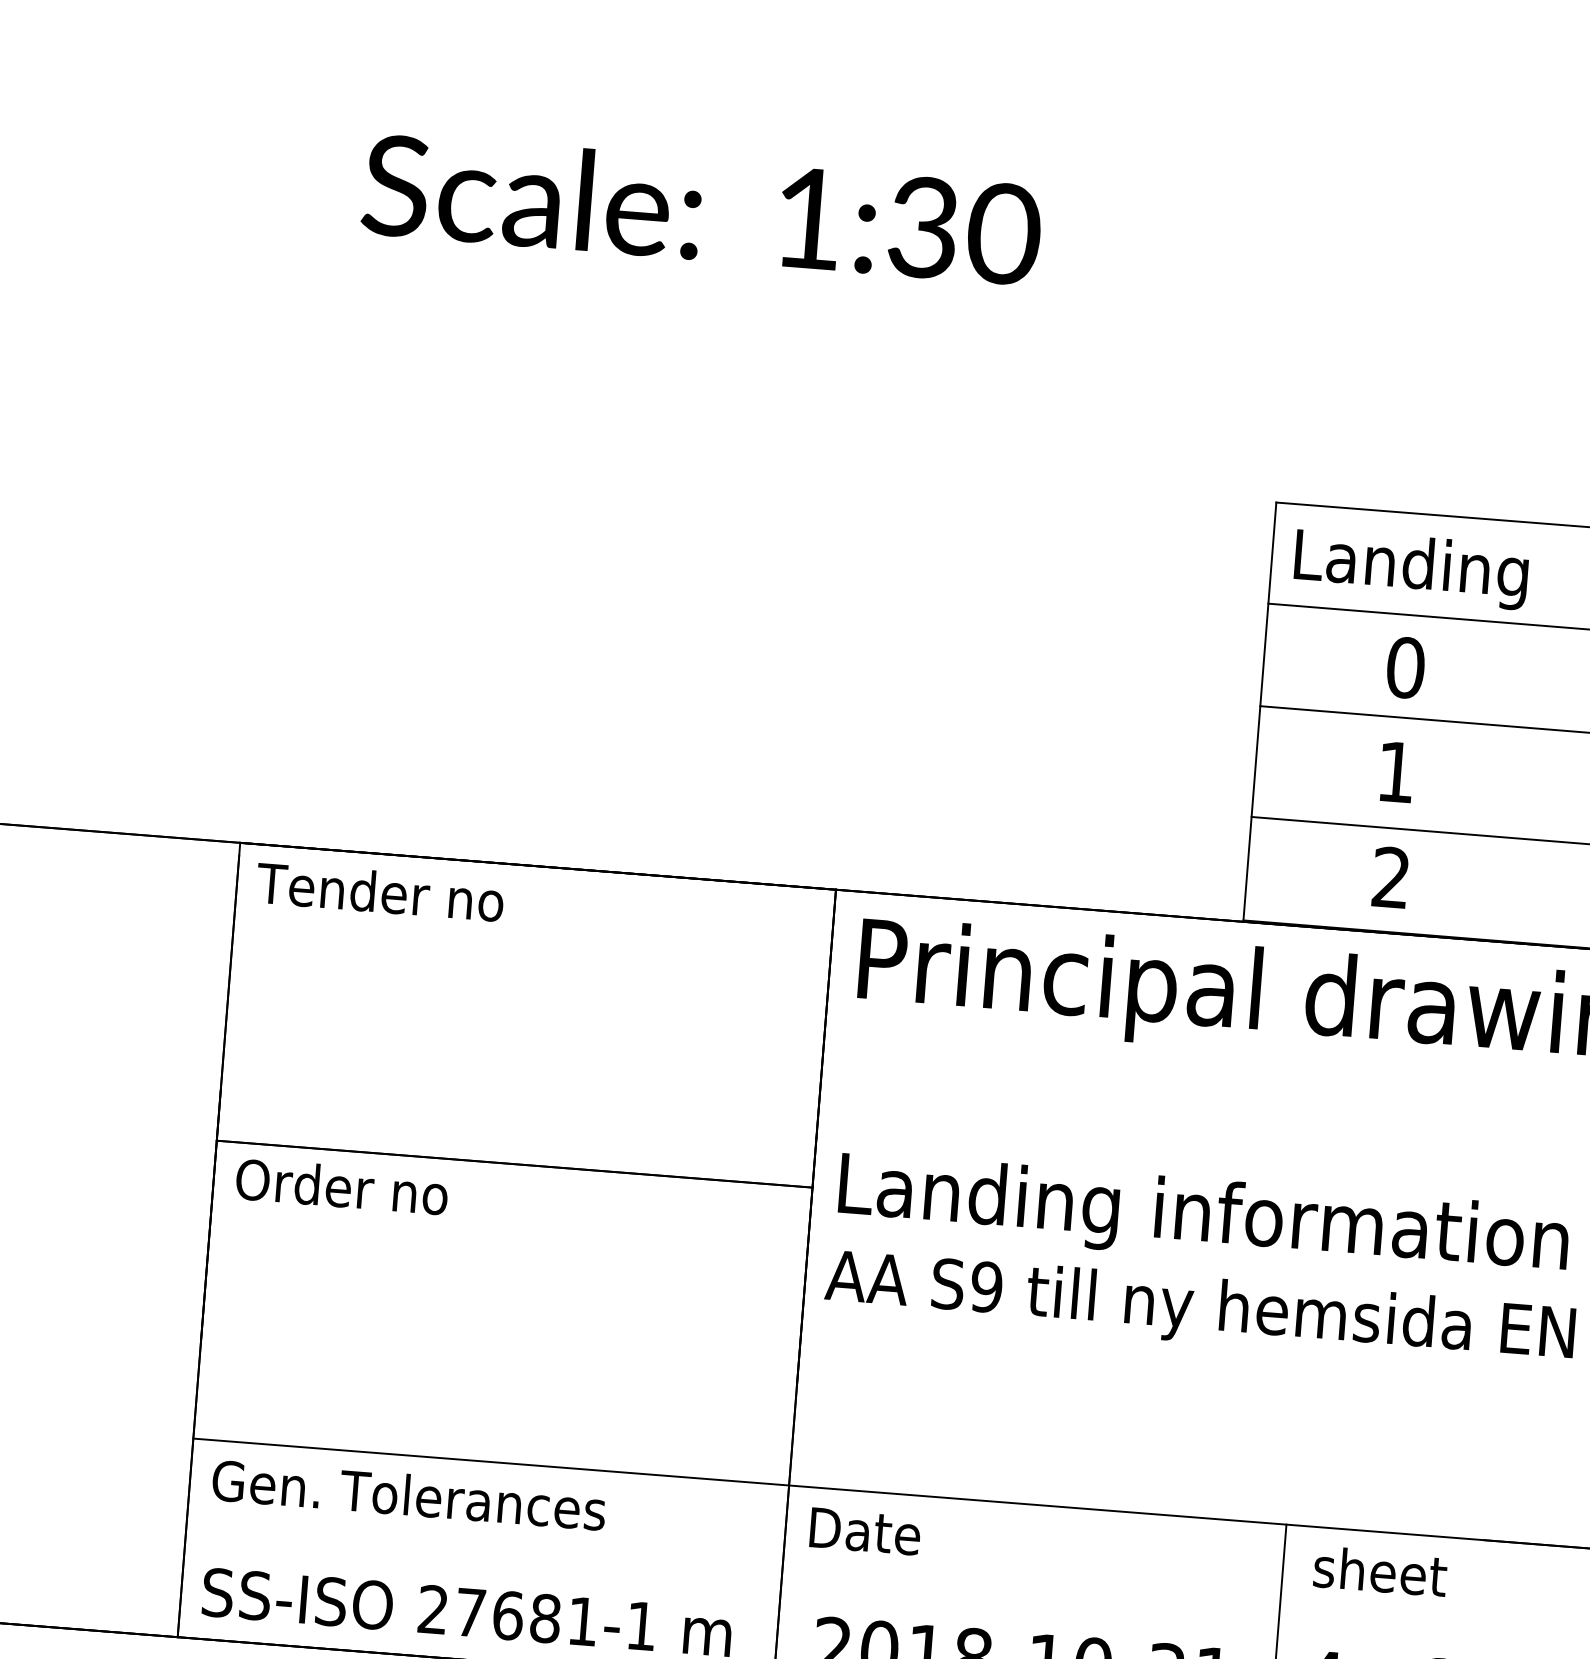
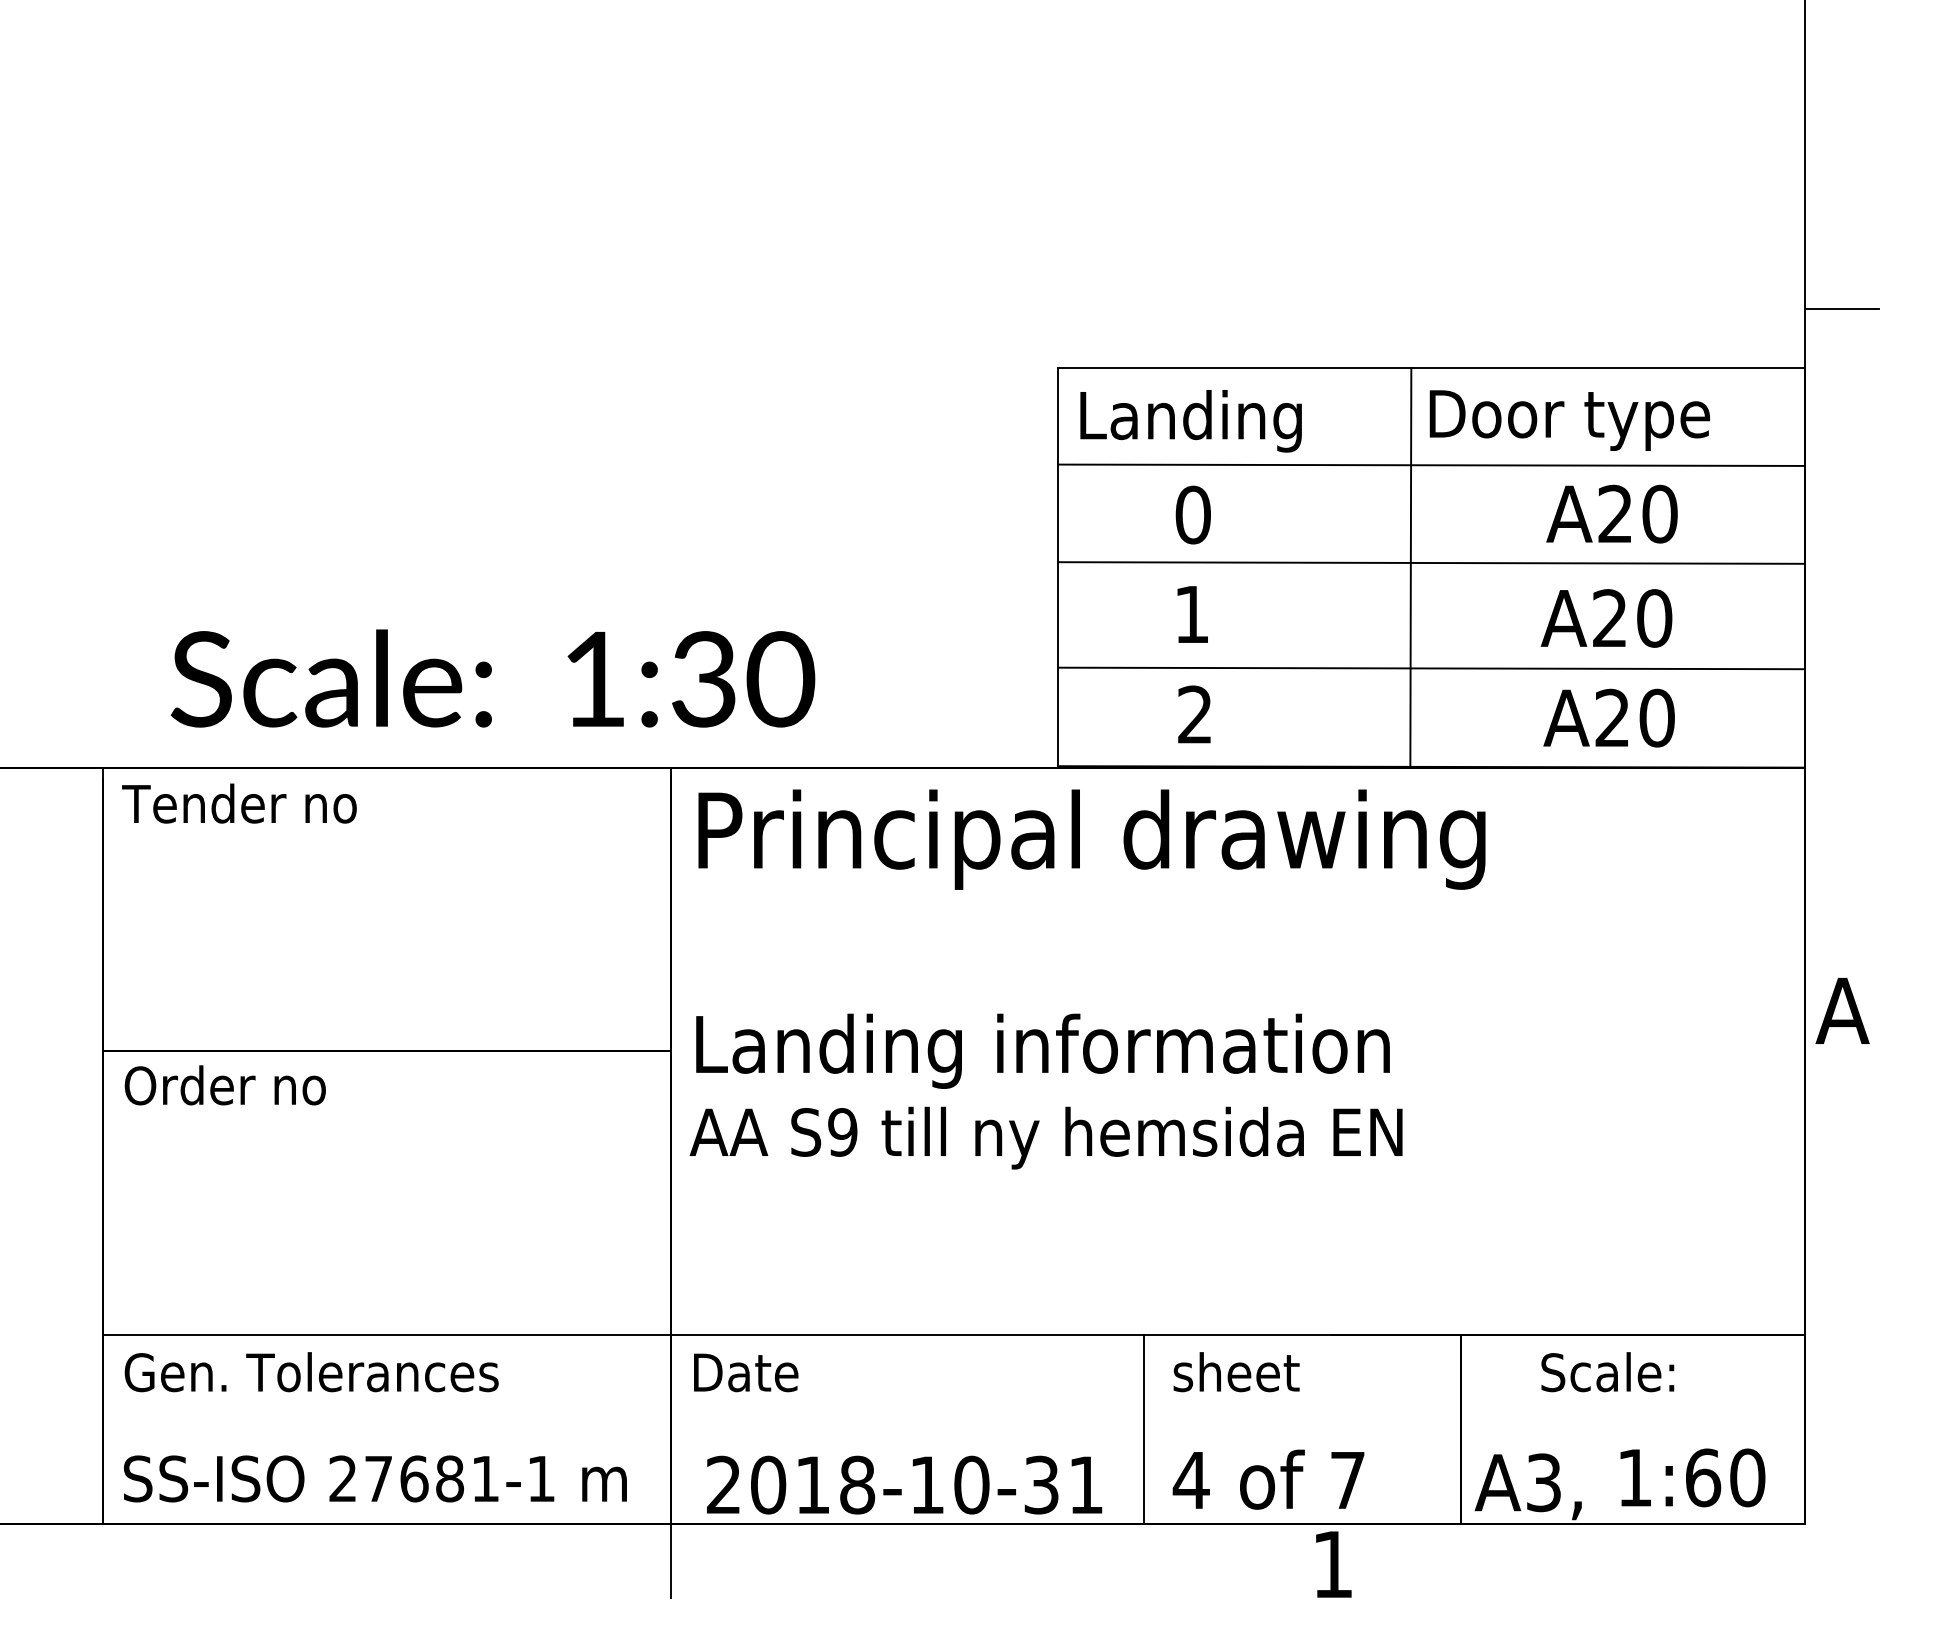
text: (701, 209) -> (492, 678), moved

